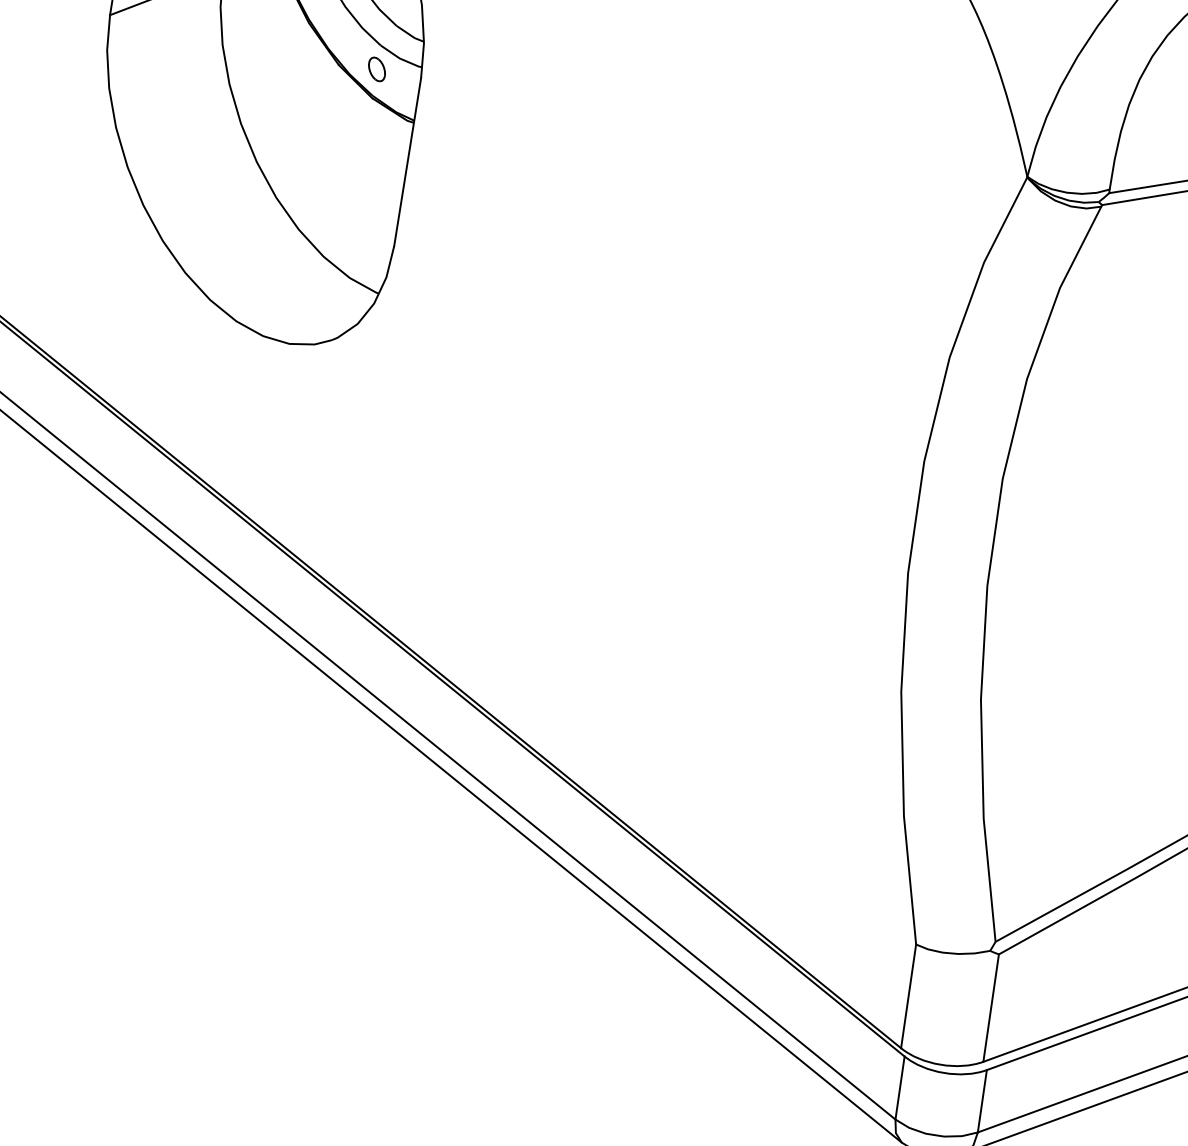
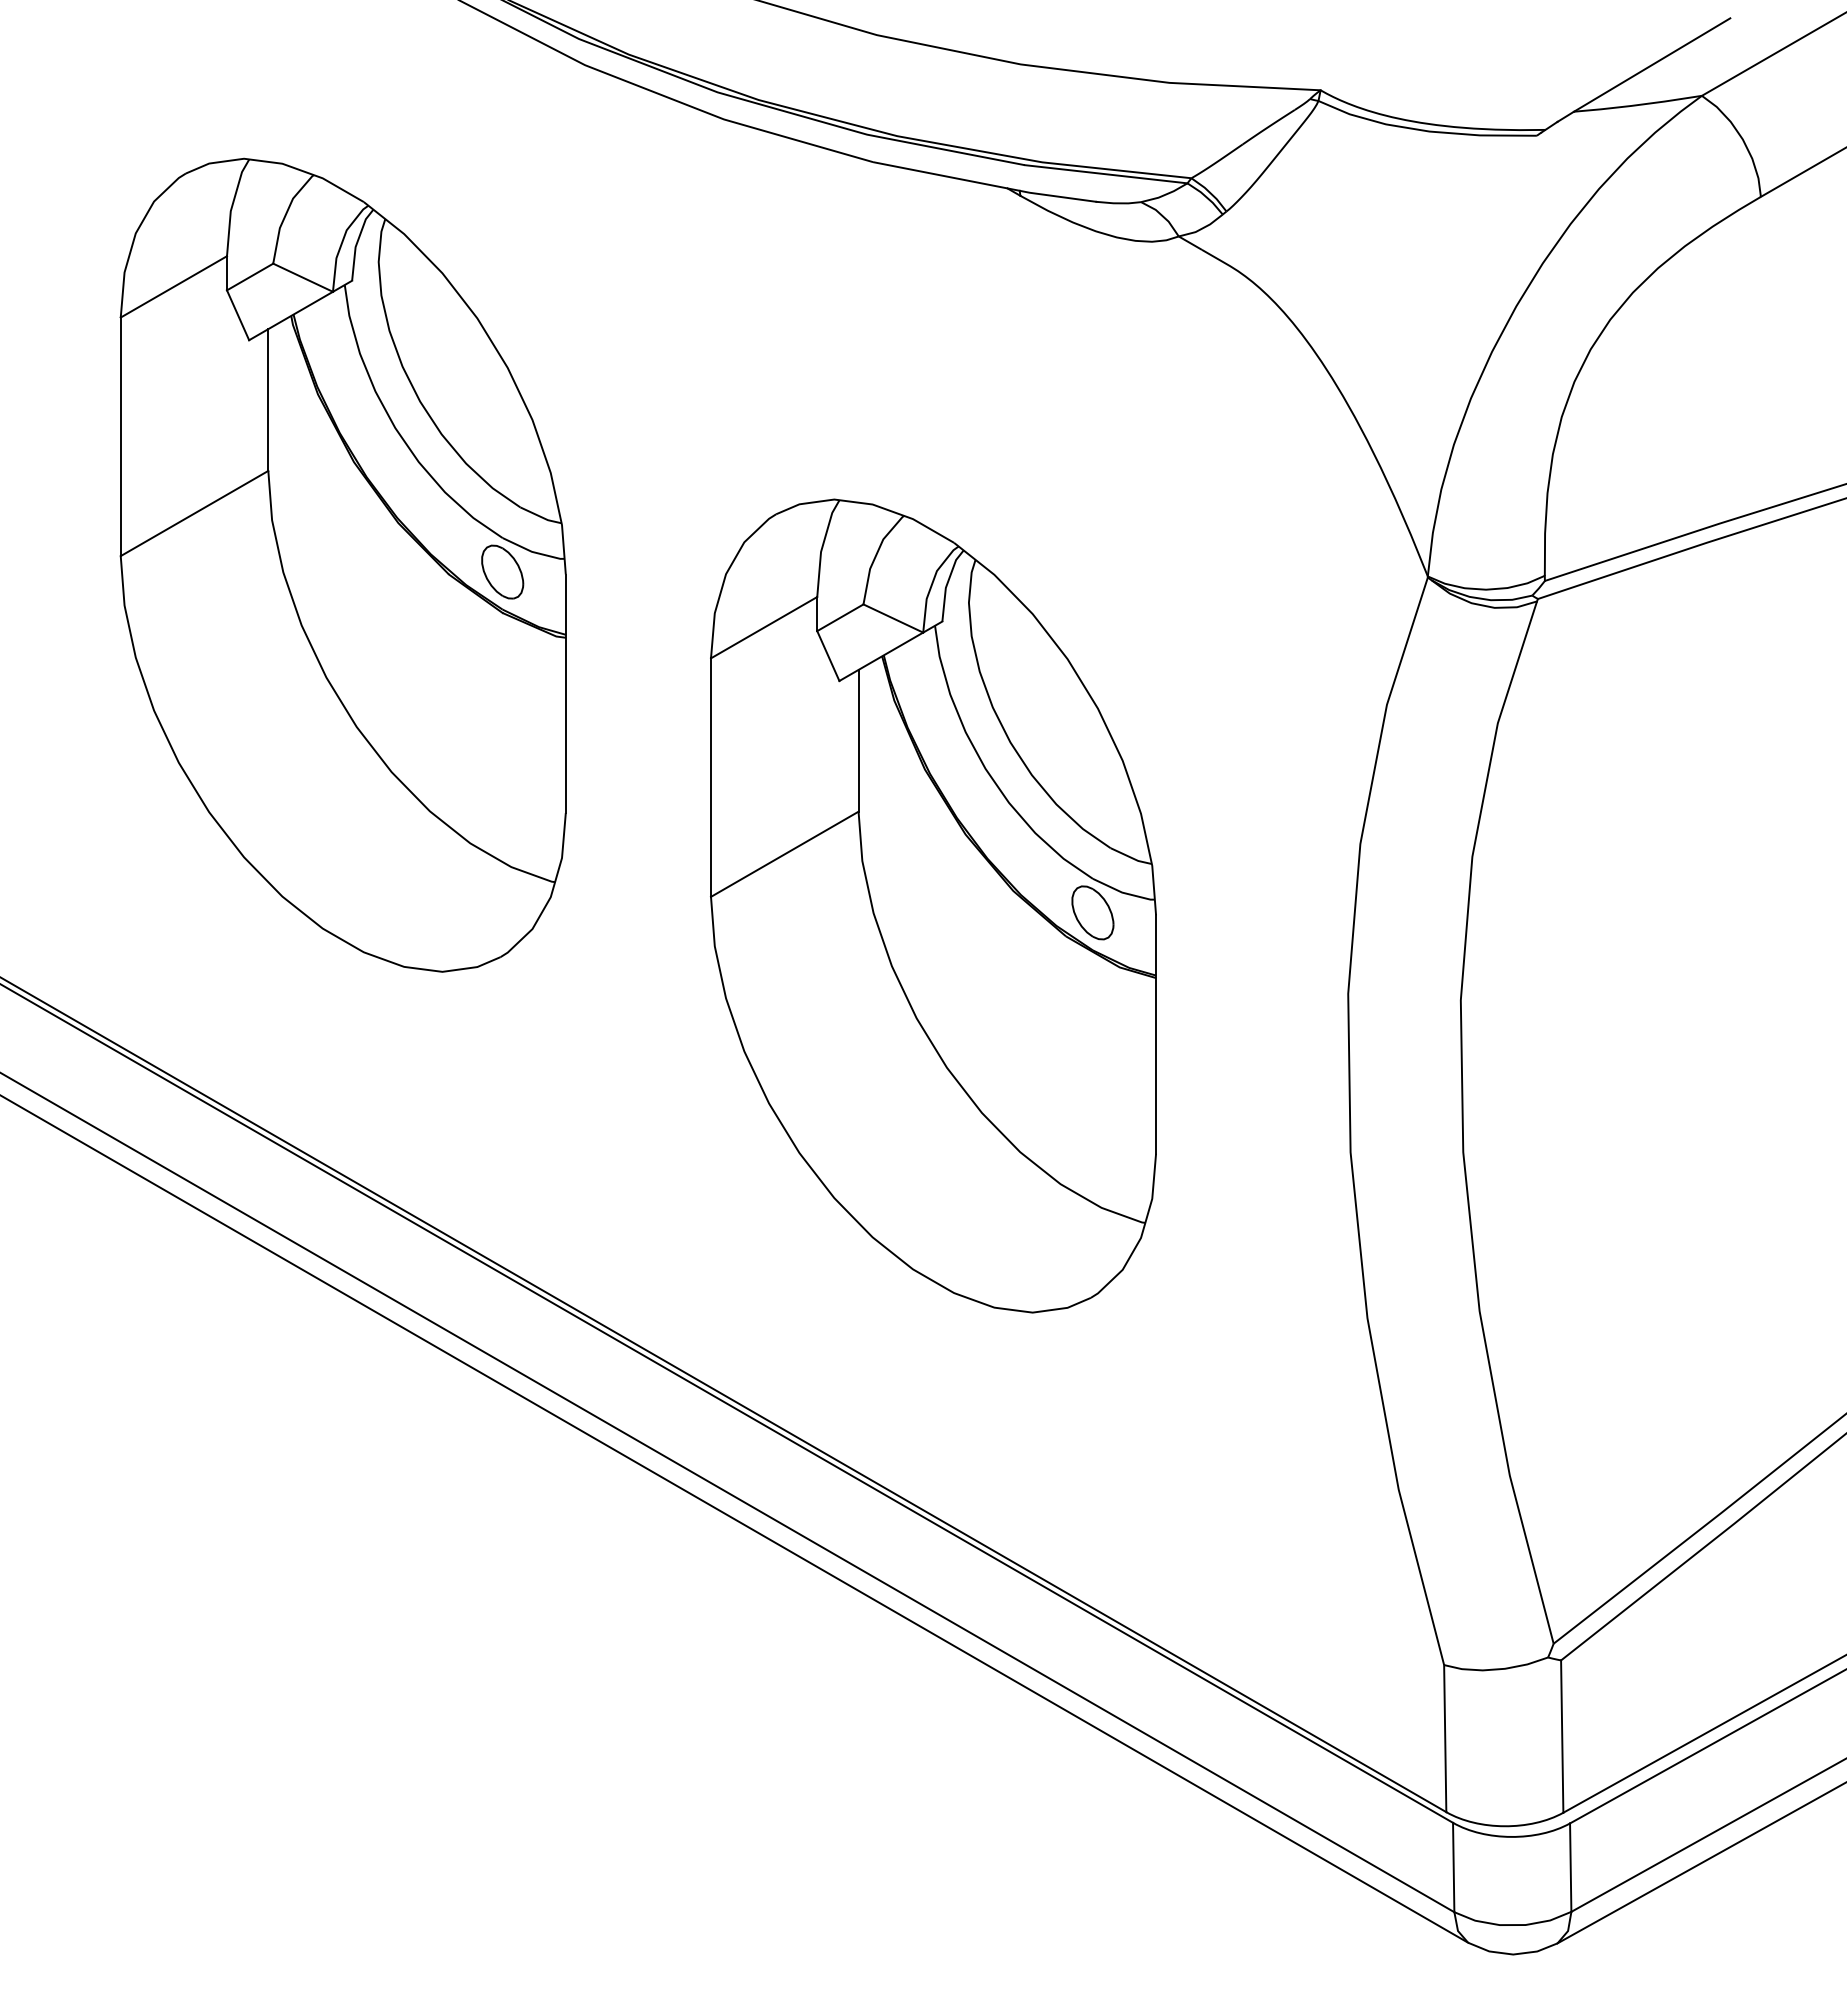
part: (376, 69) -> (502, 571), size x1.67
part: (642, 352) -> (933, 905), added

